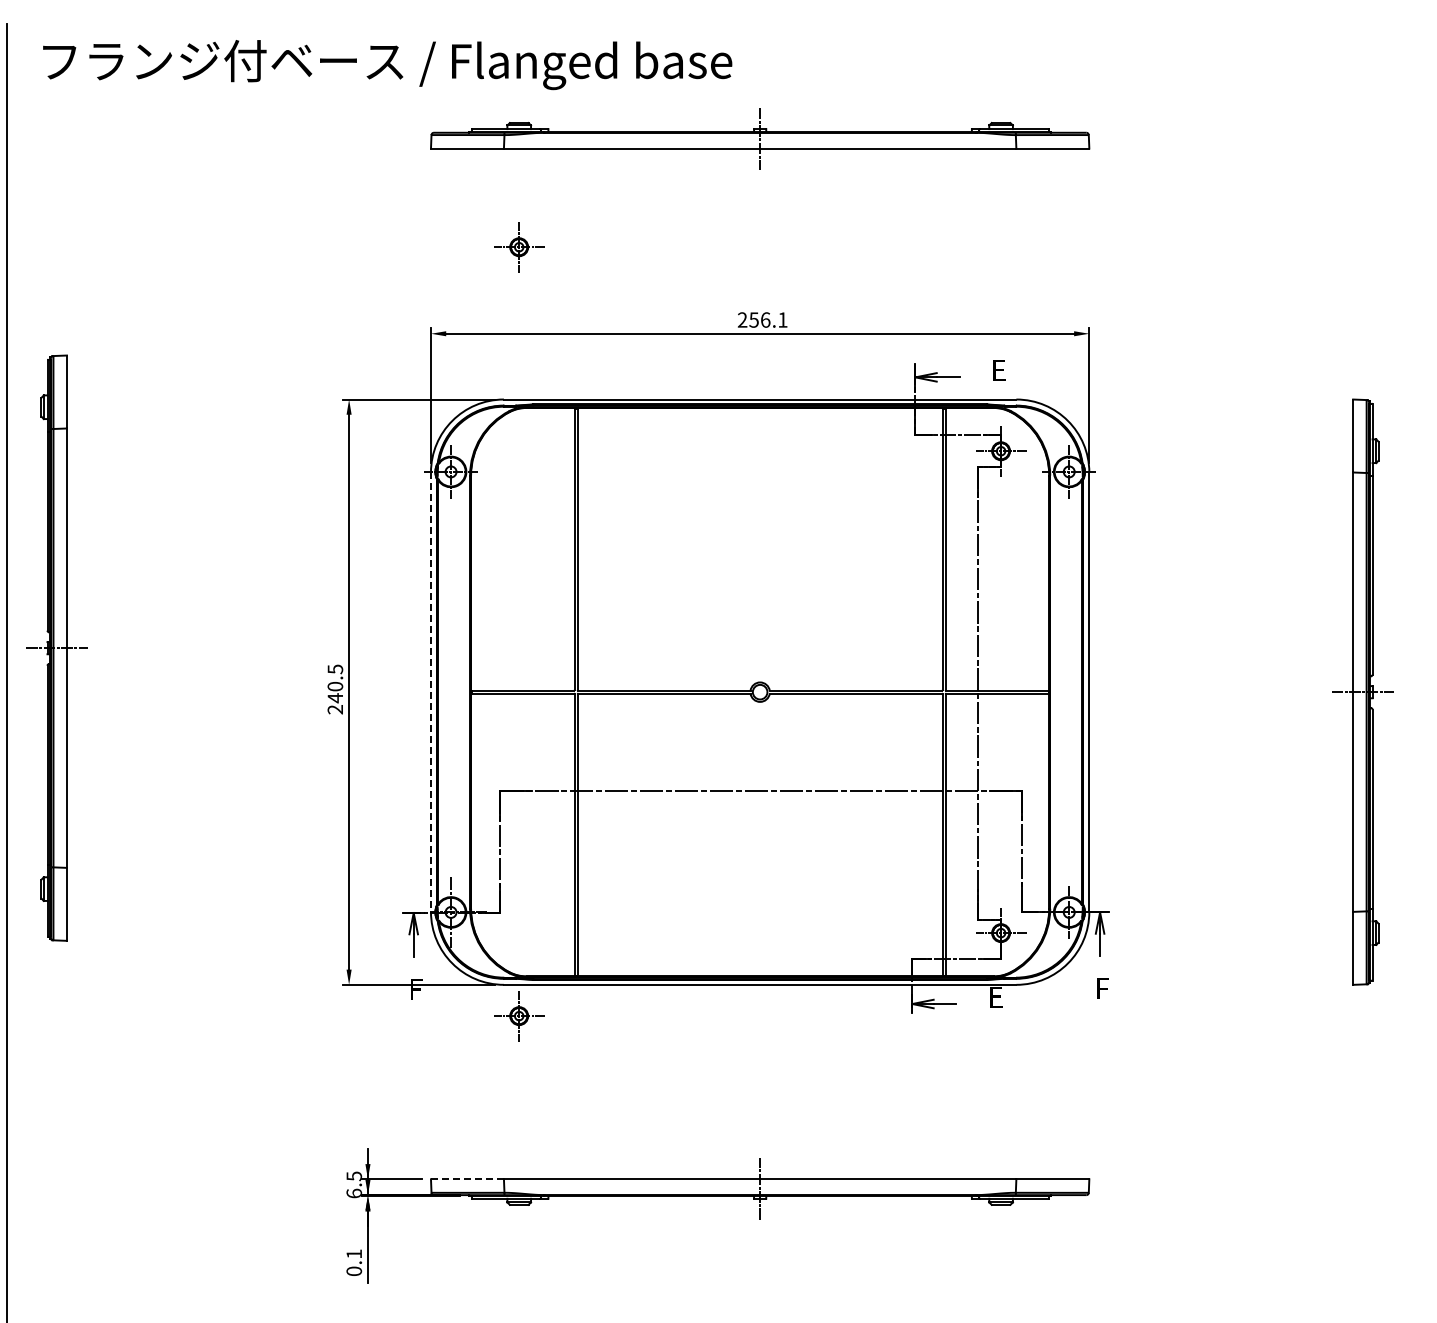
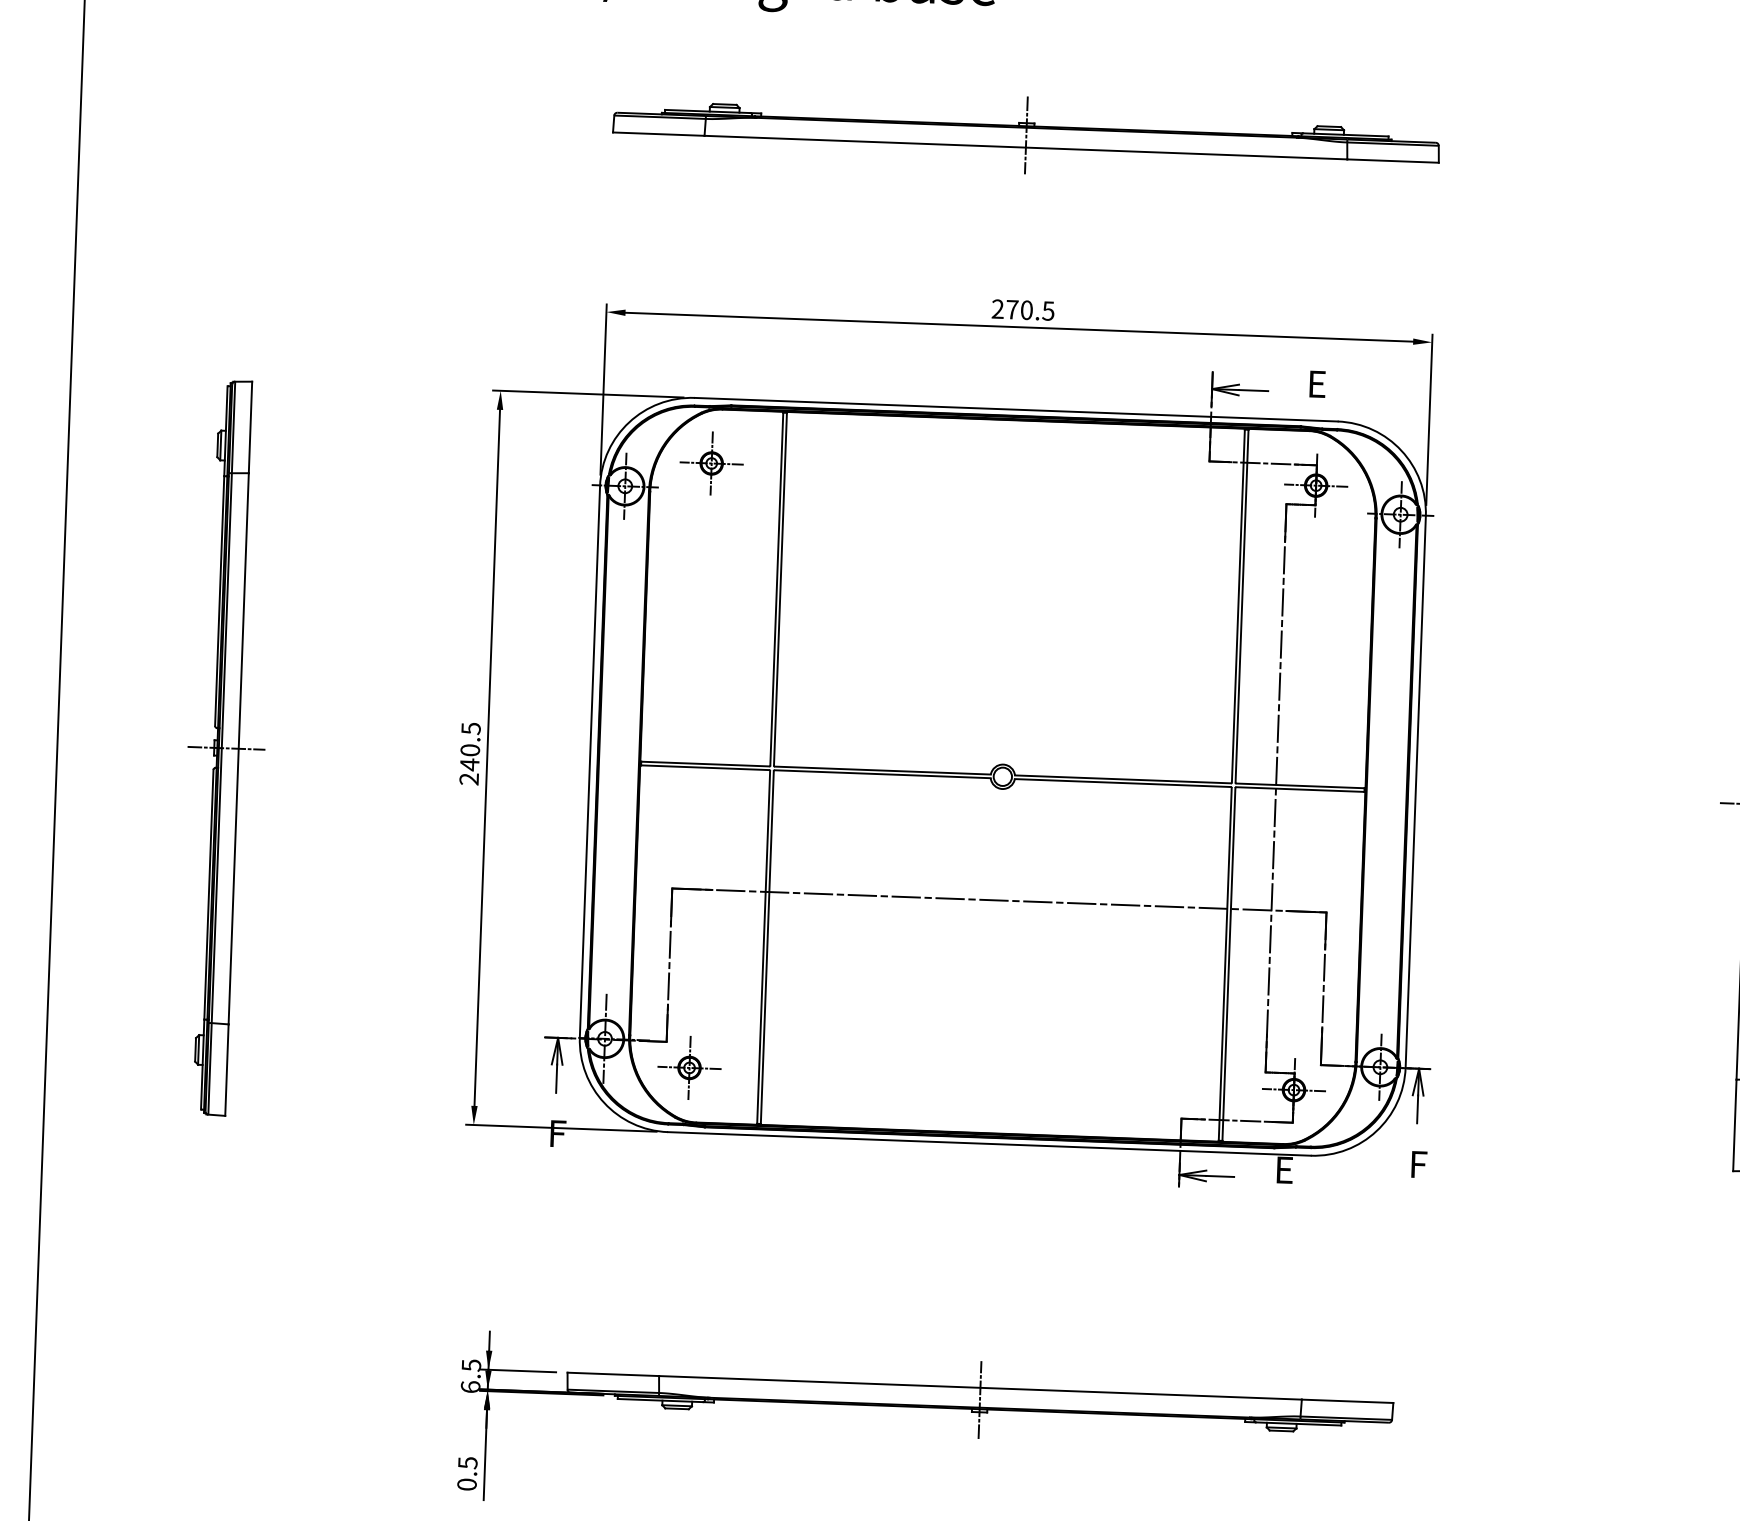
part: (760, 138) -> (1026, 134), moved
part: (519, 247) -> (712, 463), moved
text: (768, 319) -> (1030, 309), 256.1 -> 270.5
part: (56, 647) -> (225, 747), moved
line: (430, 692) -> (589, 762), dashed -> solid
part: (519, 1016) -> (689, 1068), moved
line: (467, 1179) -> (613, 1374), dashed -> solid
text: (354, 1253) -> (468, 1462), 0.1 -> 0.5

